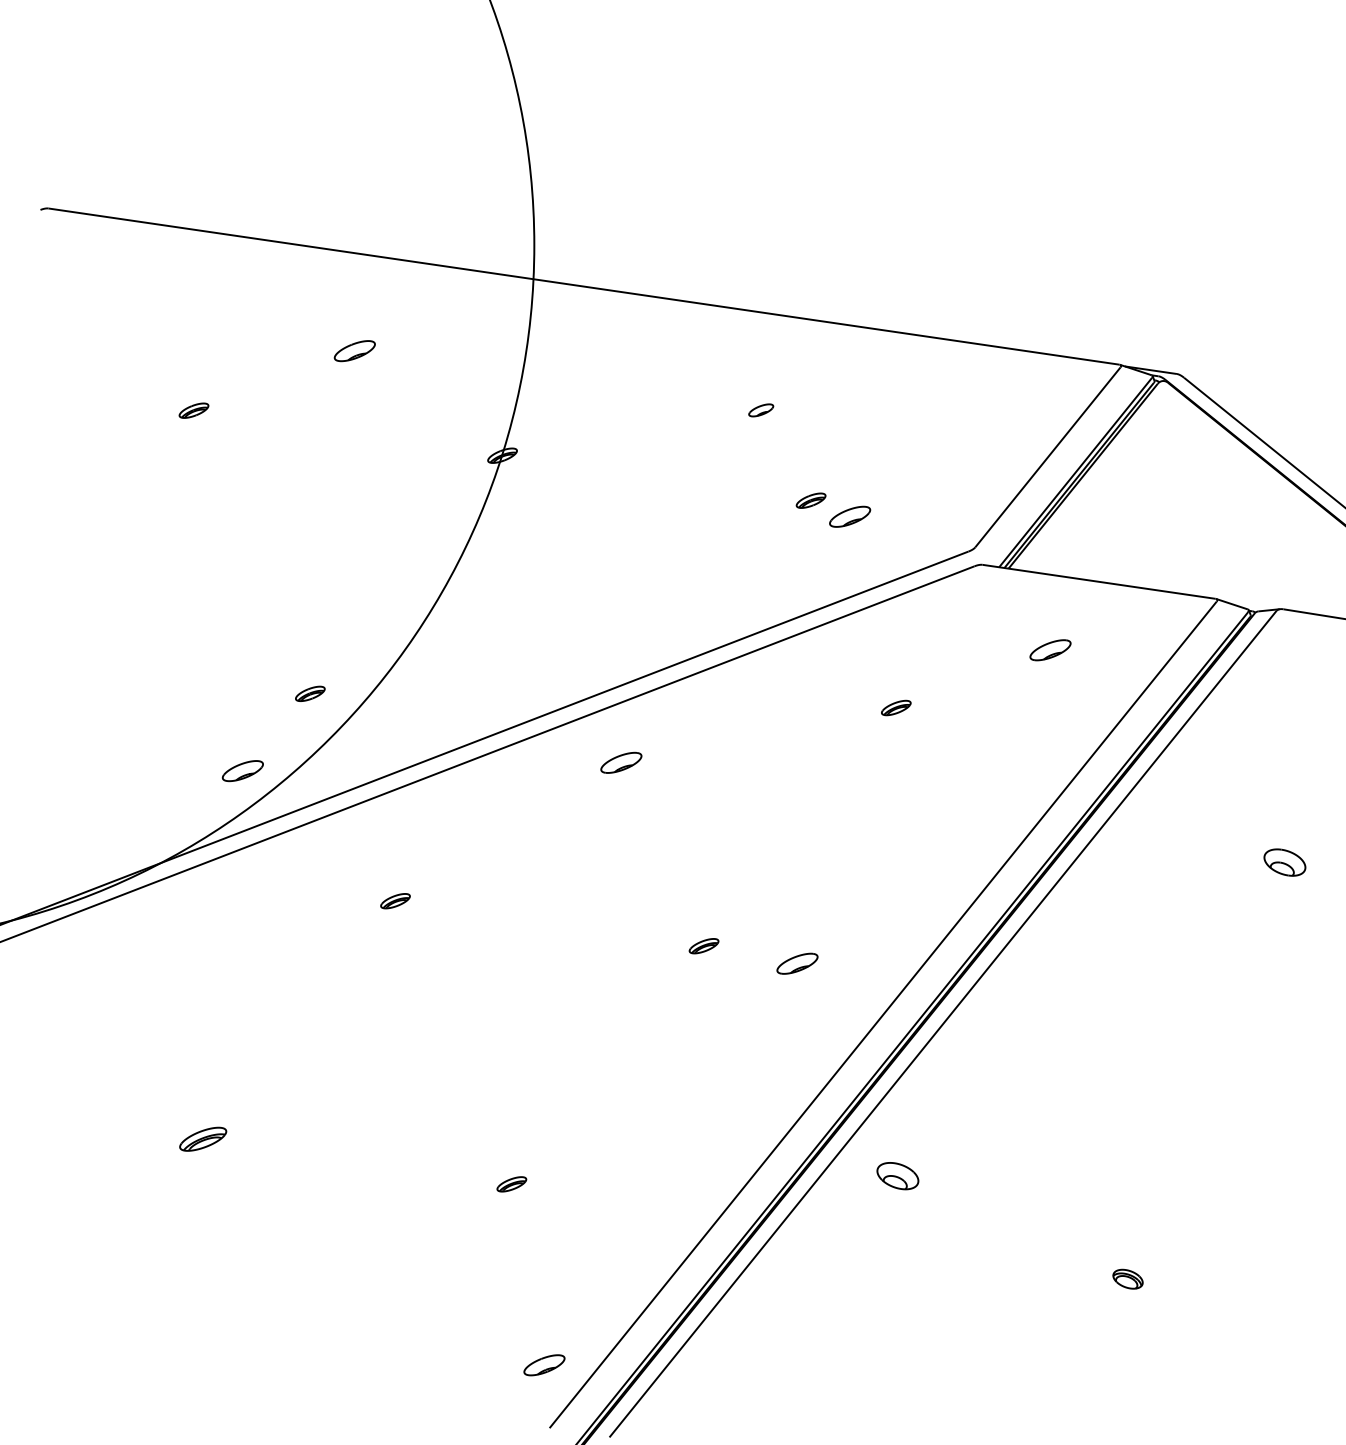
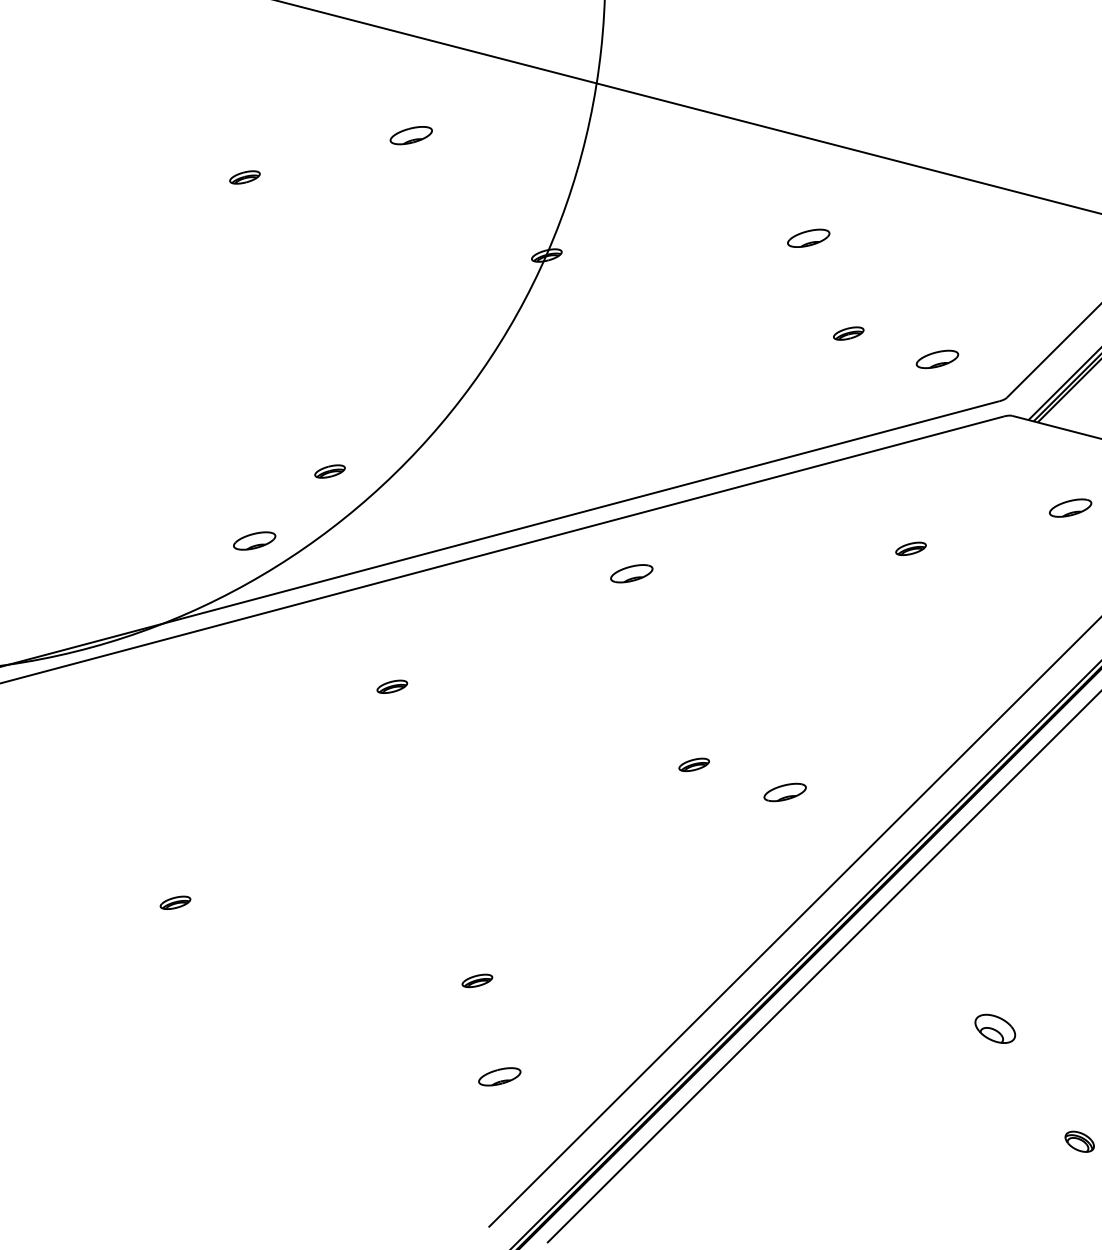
part: (761, 410) -> (809, 238), size x1.67
part: (850, 516) -> (937, 359), moved
part: (203, 1139) -> (175, 903), size x0.62
part: (897, 1176) -> (994, 1029), moved
part: (544, 1365) -> (499, 1077), moved

